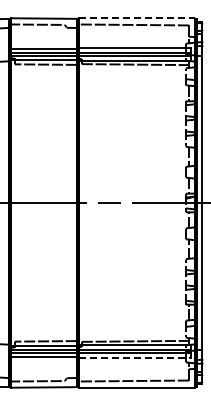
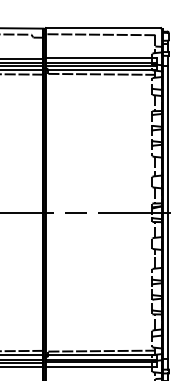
line: (136, 18) -> (103, 28), dashed -> solid
line: (134, 357) -> (101, 367), dashed -> solid

